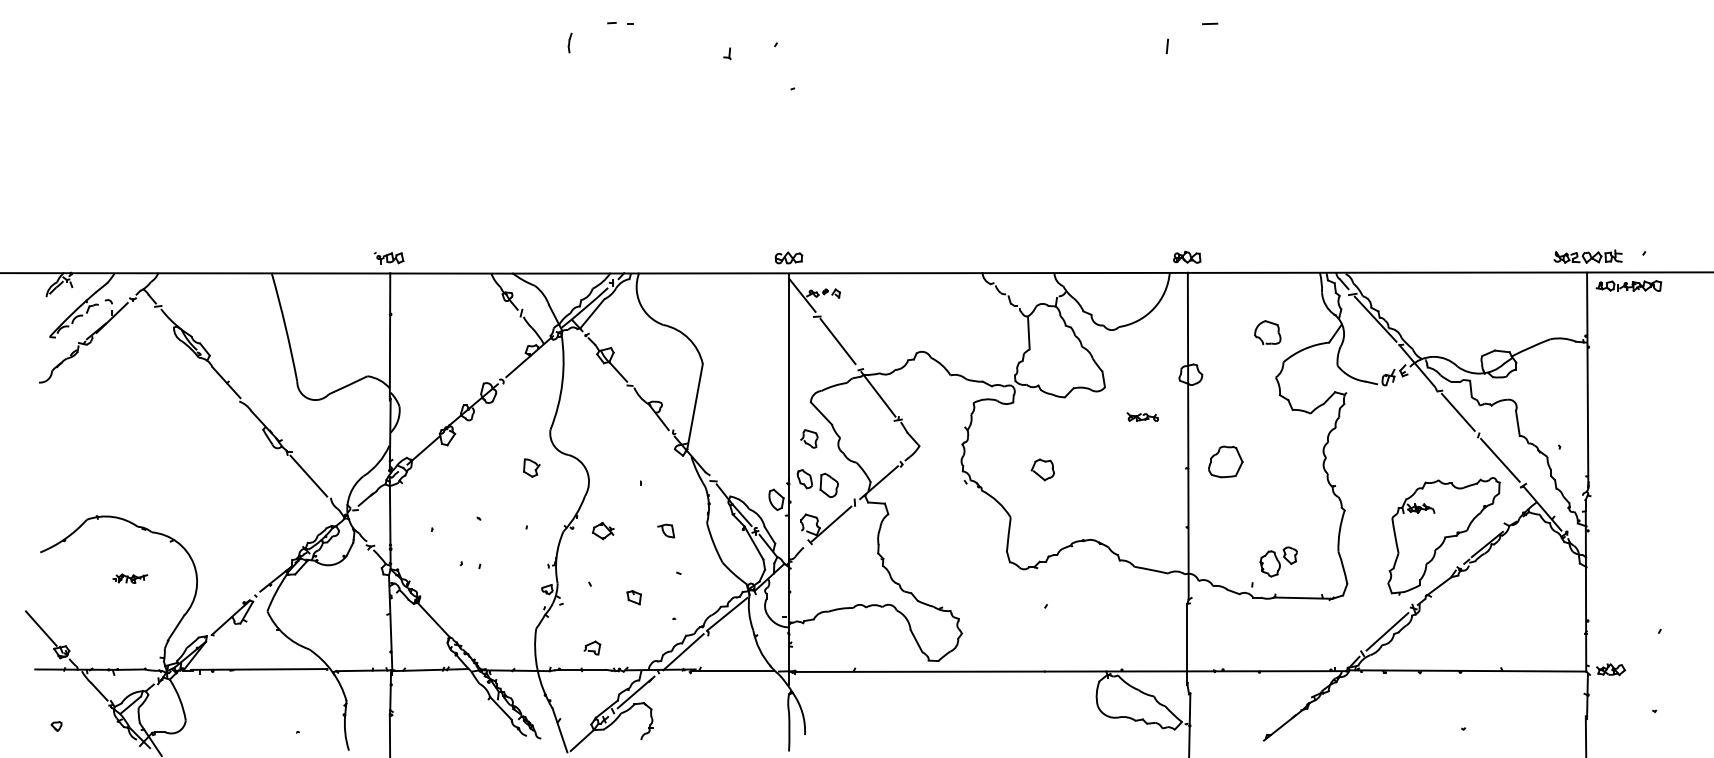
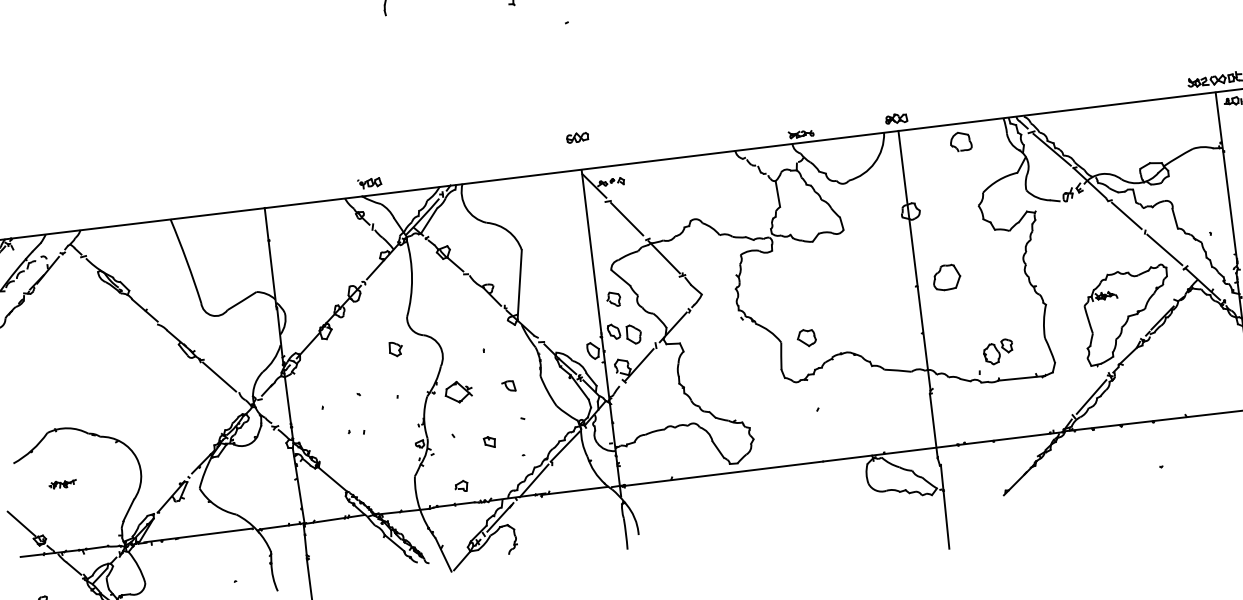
part: (788, 257) -> (577, 137), moved
part: (388, 258) -> (369, 183), moved
part: (1267, 332) -> (960, 141), moved
part: (1142, 416) -> (800, 133), moved
part: (1042, 469) -> (806, 337), moved
part: (603, 531) -> (459, 392), size x1.6
part: (130, 578) -> (62, 484), moved

